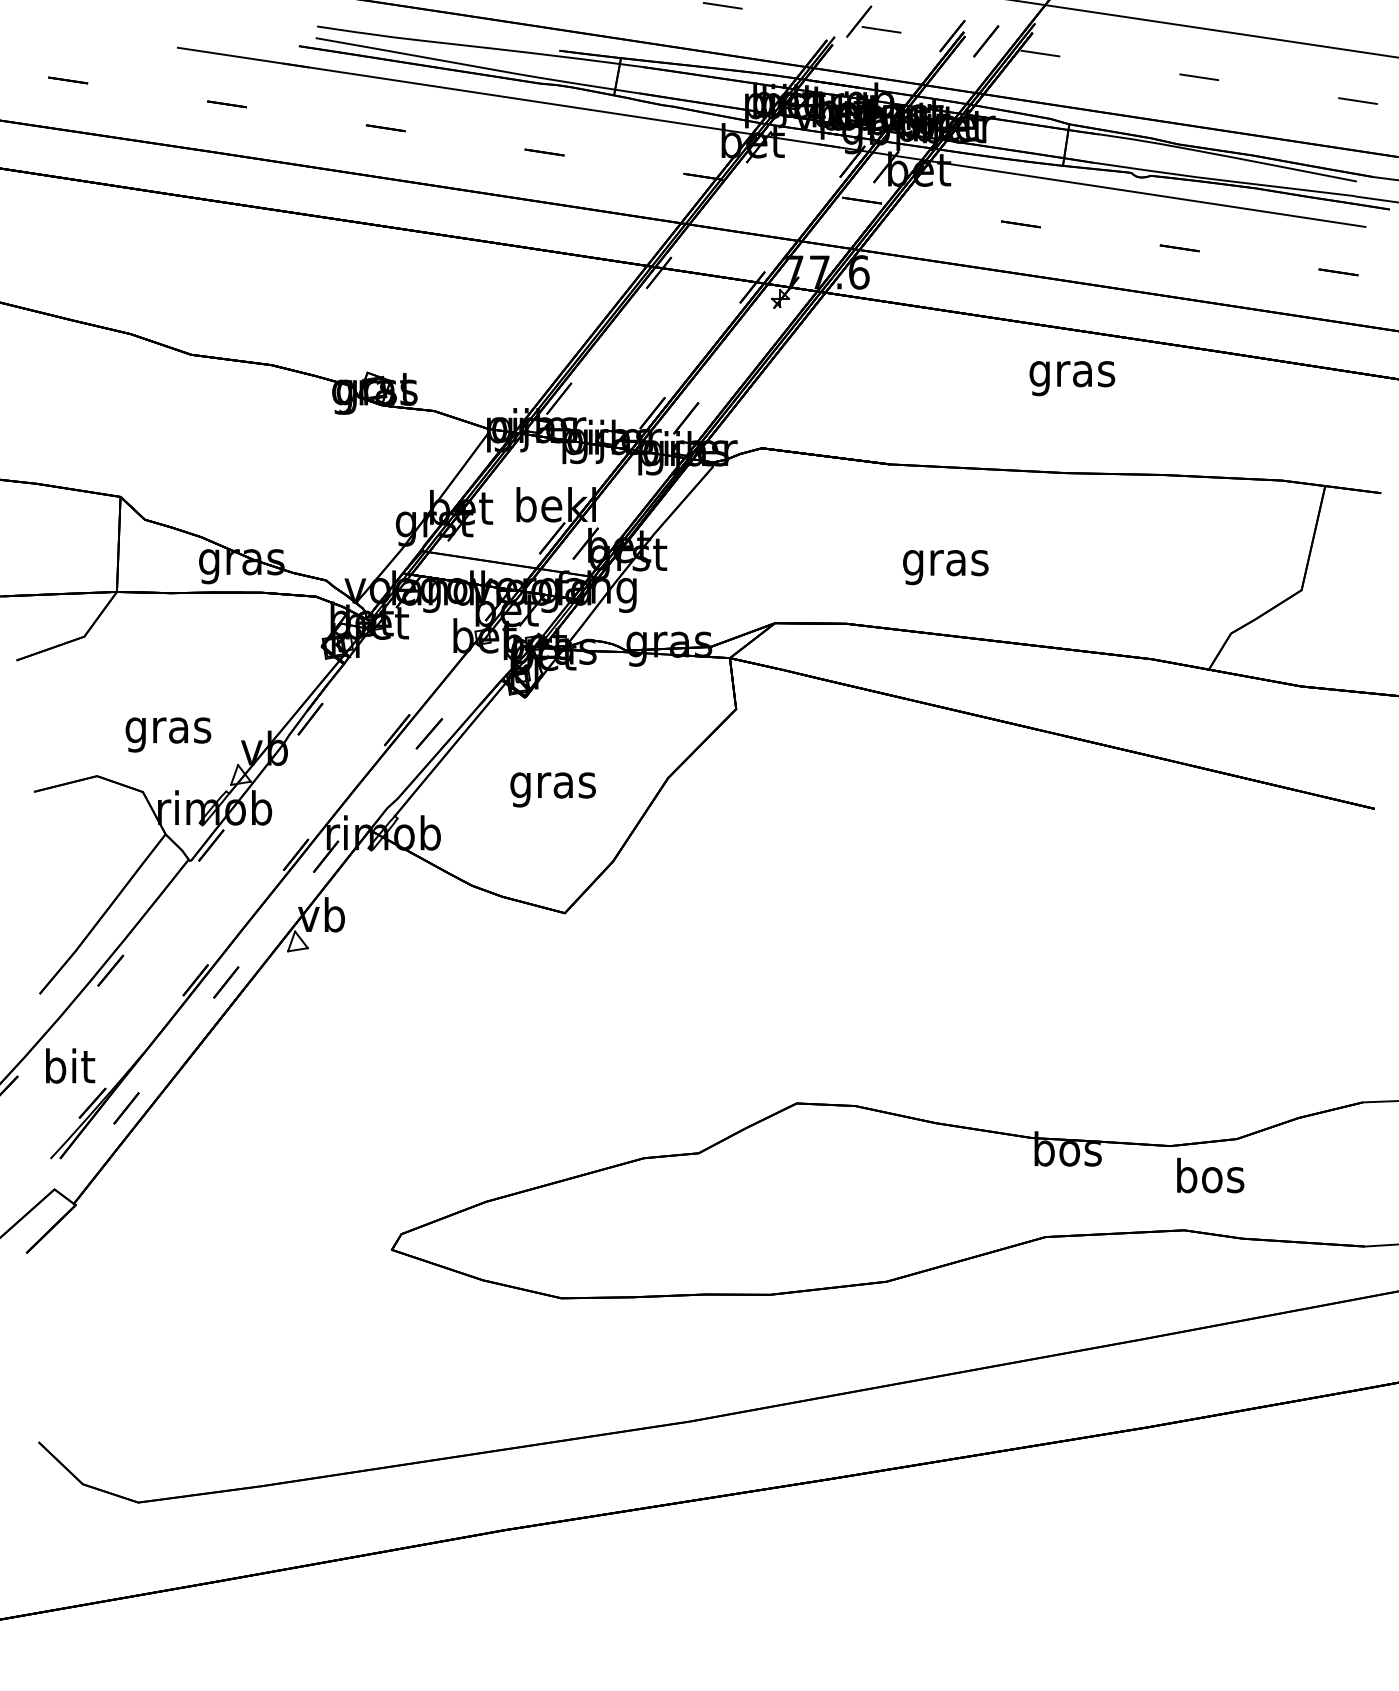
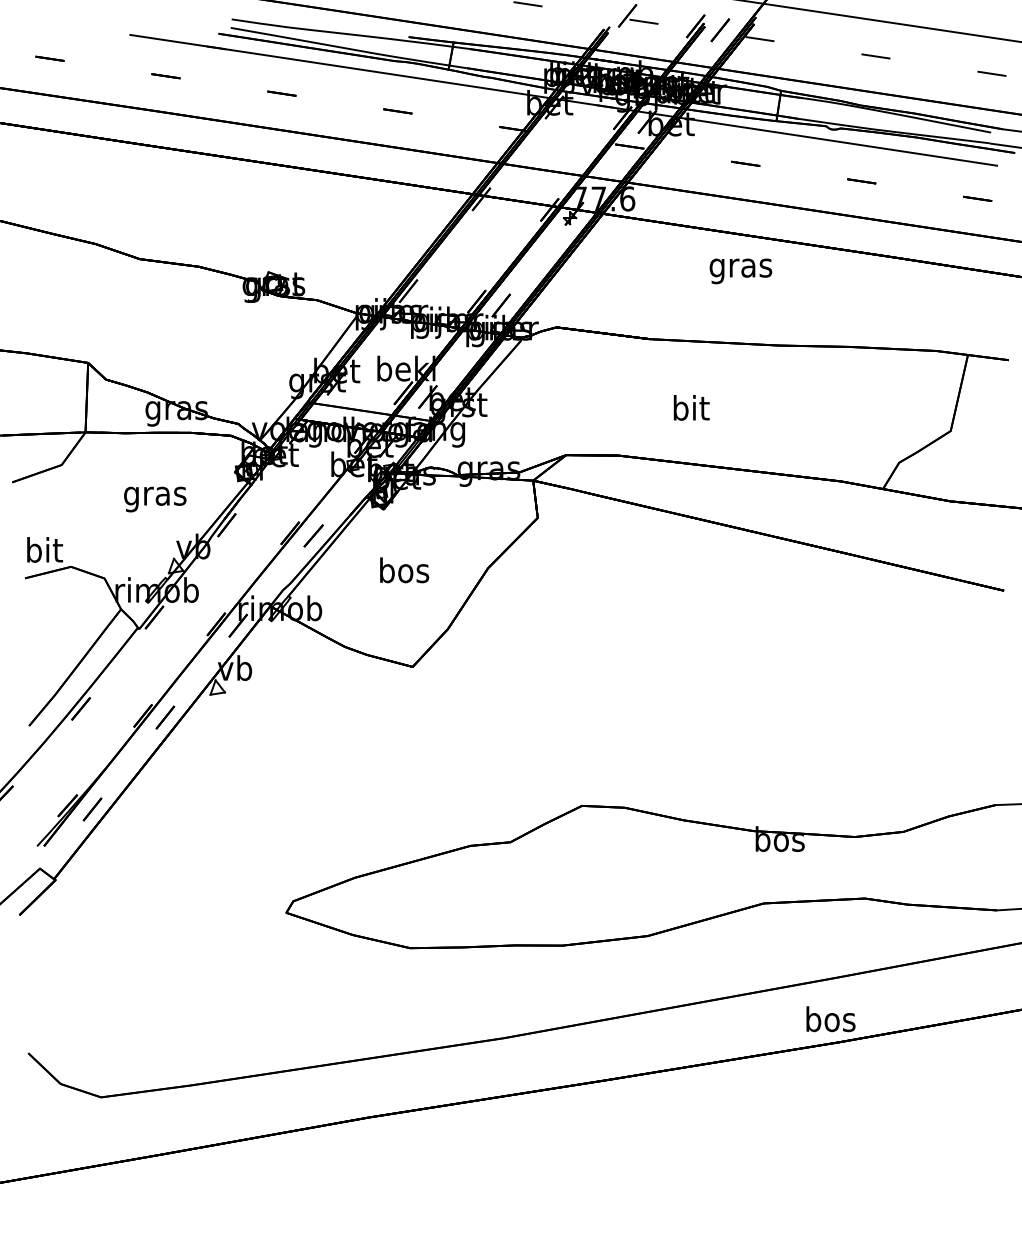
text: (1072, 378) -> (741, 271), moved
text: (945, 562) -> (690, 410), gras -> bit
text: (168, 734) -> (155, 499), moved
text: (552, 785) -> (403, 573), gras -> bos
text: (70, 1065) -> (45, 549), moved
text: (1210, 1175) -> (830, 1019), moved

